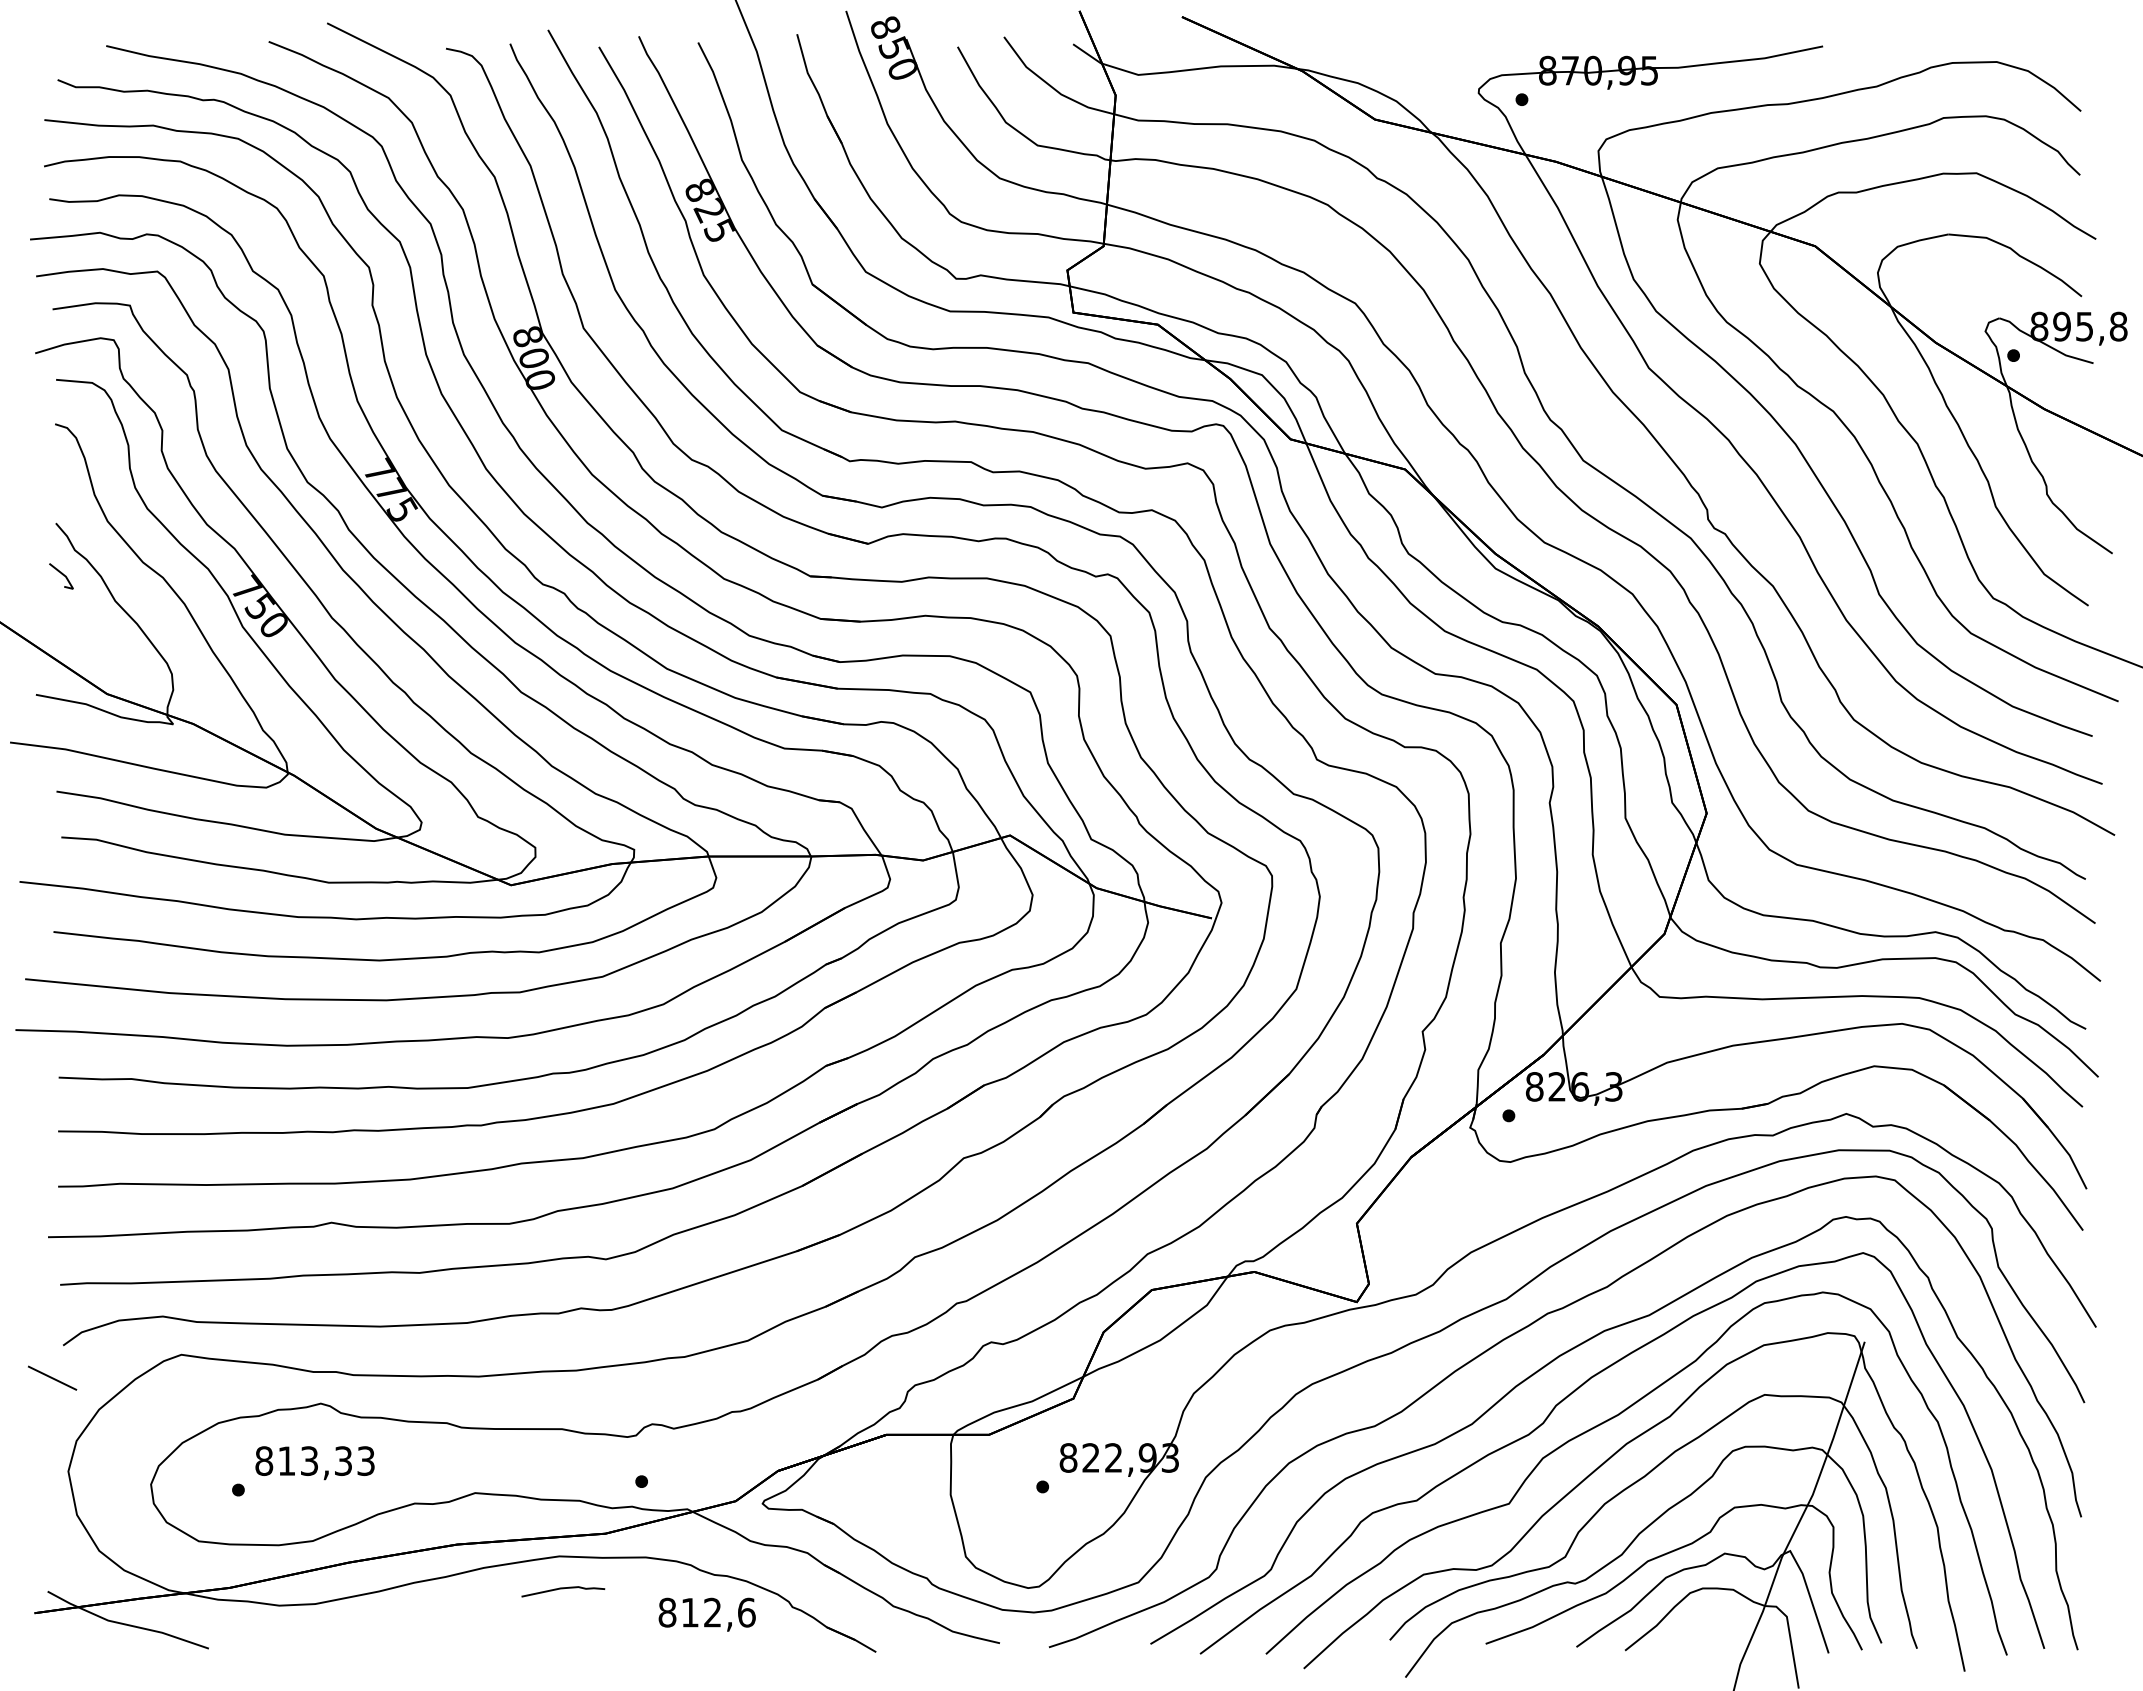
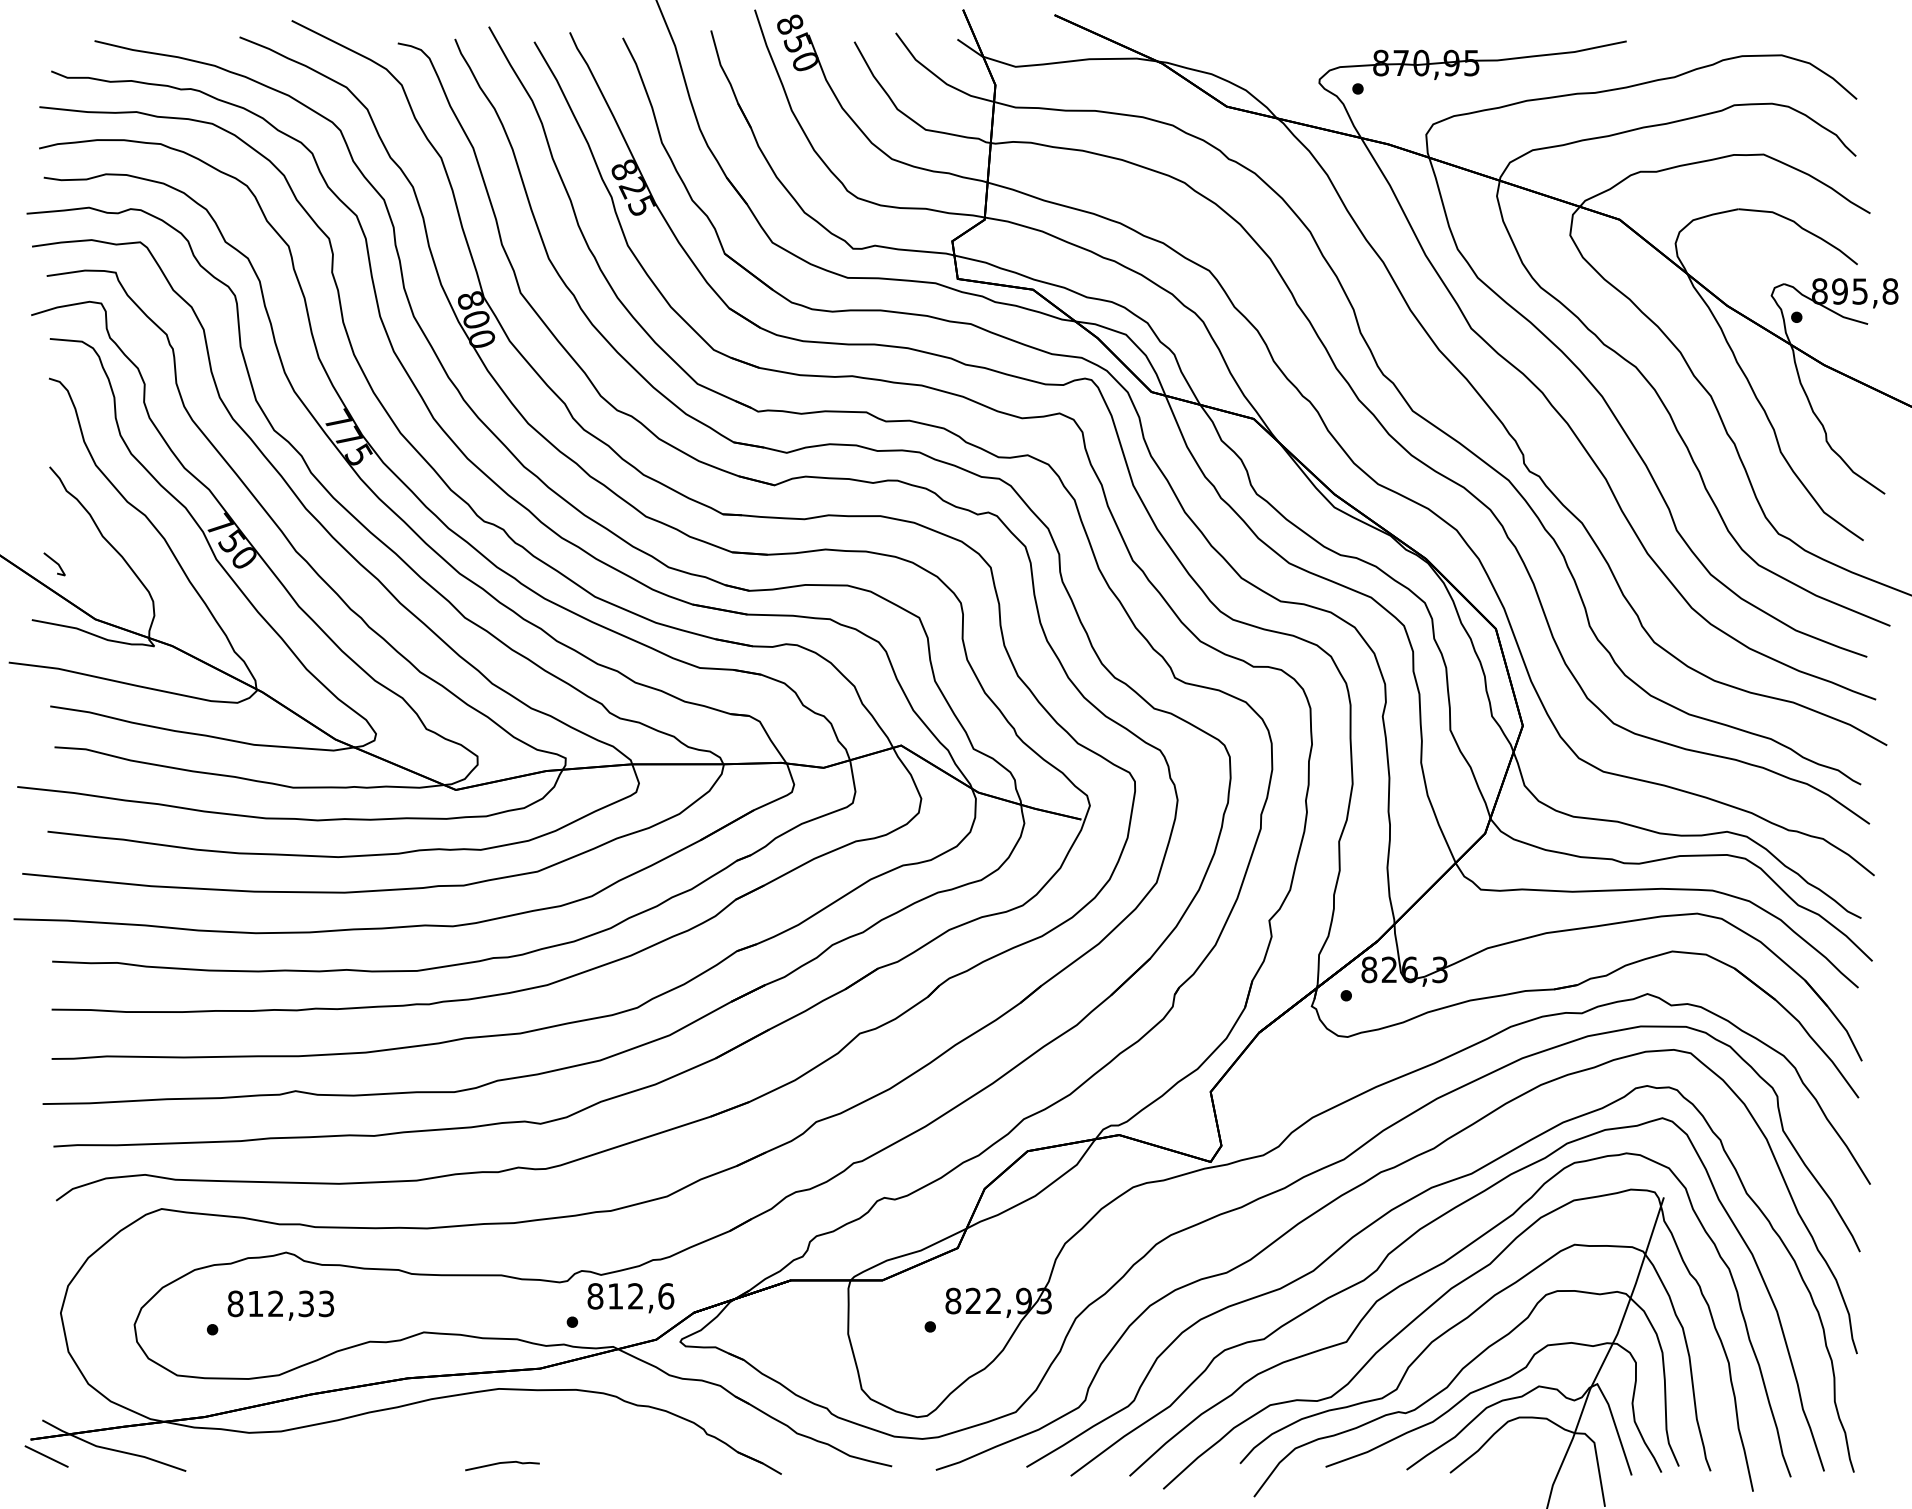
line: (62, 575) -> (55, 563), moved
line: (52, 1377) -> (46, 1455), moved
text: (308, 1460) -> (275, 1303), 813,33 -> 812,33
curve: (563, 1589) -> (502, 1463), moved
text: (706, 1614) -> (630, 1297), moved

